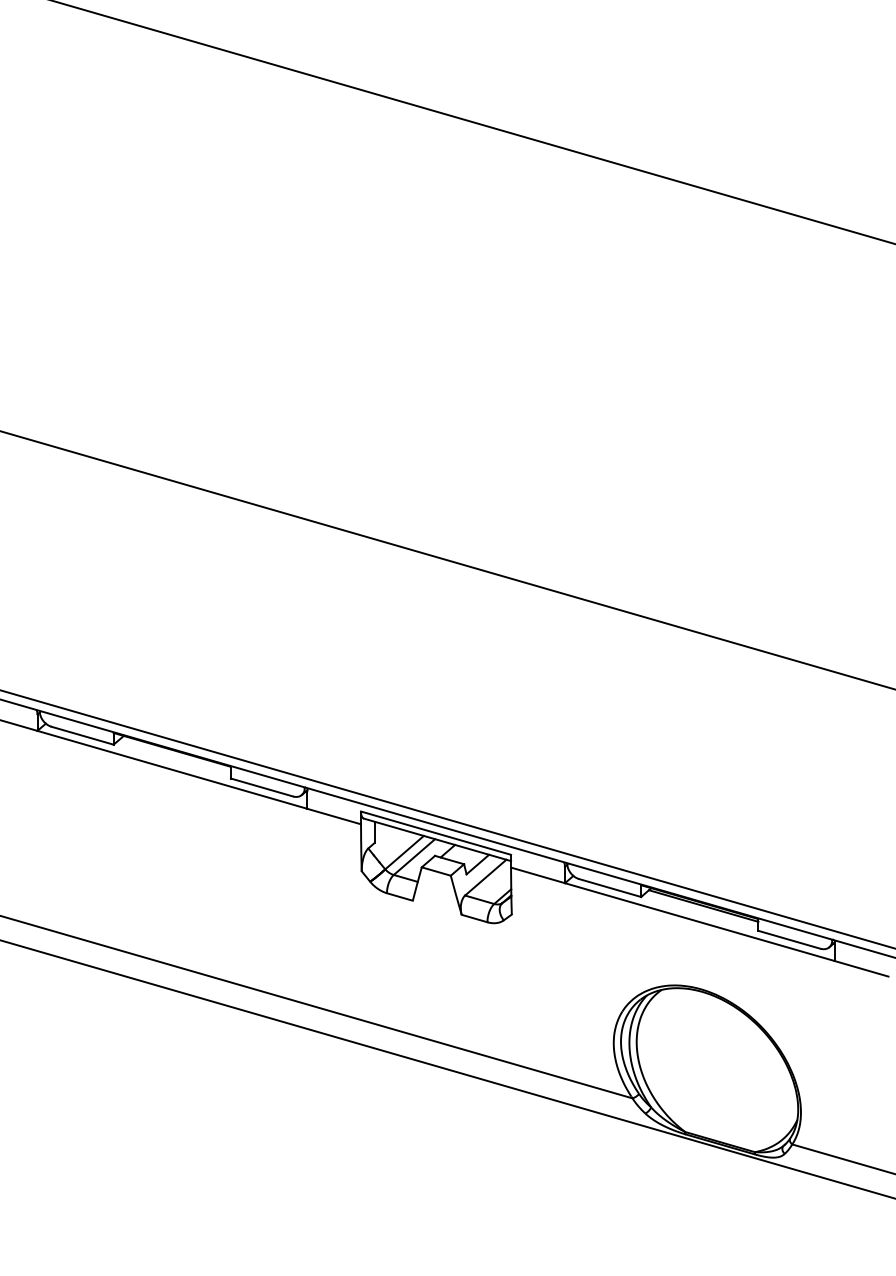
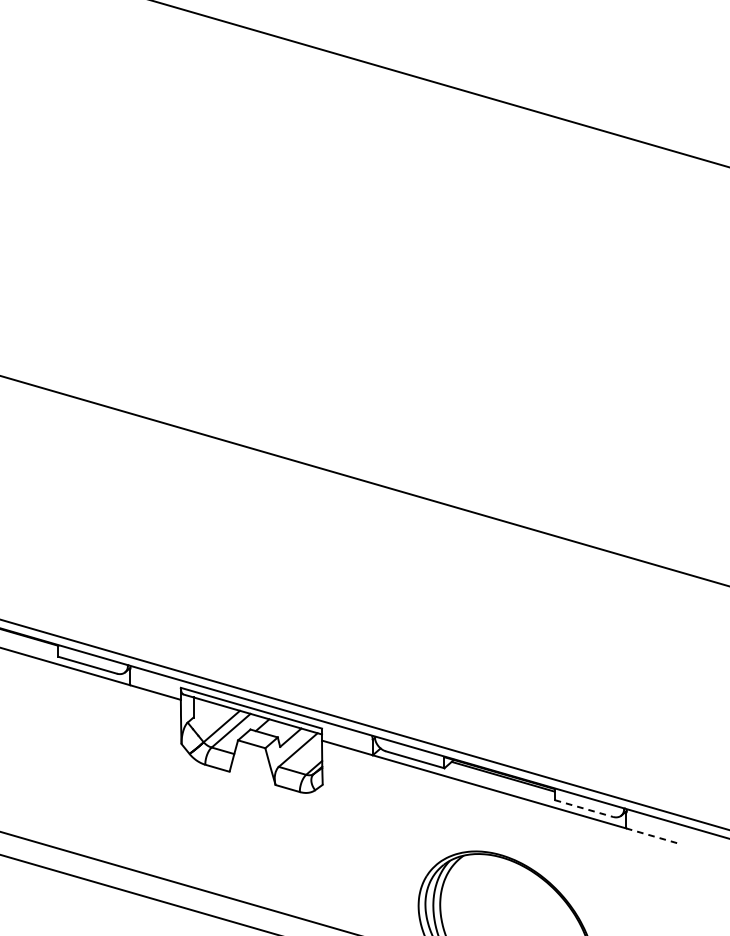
line: (789, 939) -> (583, 808), solid -> dashed
line: (861, 968) -> (651, 835), solid -> dashed

